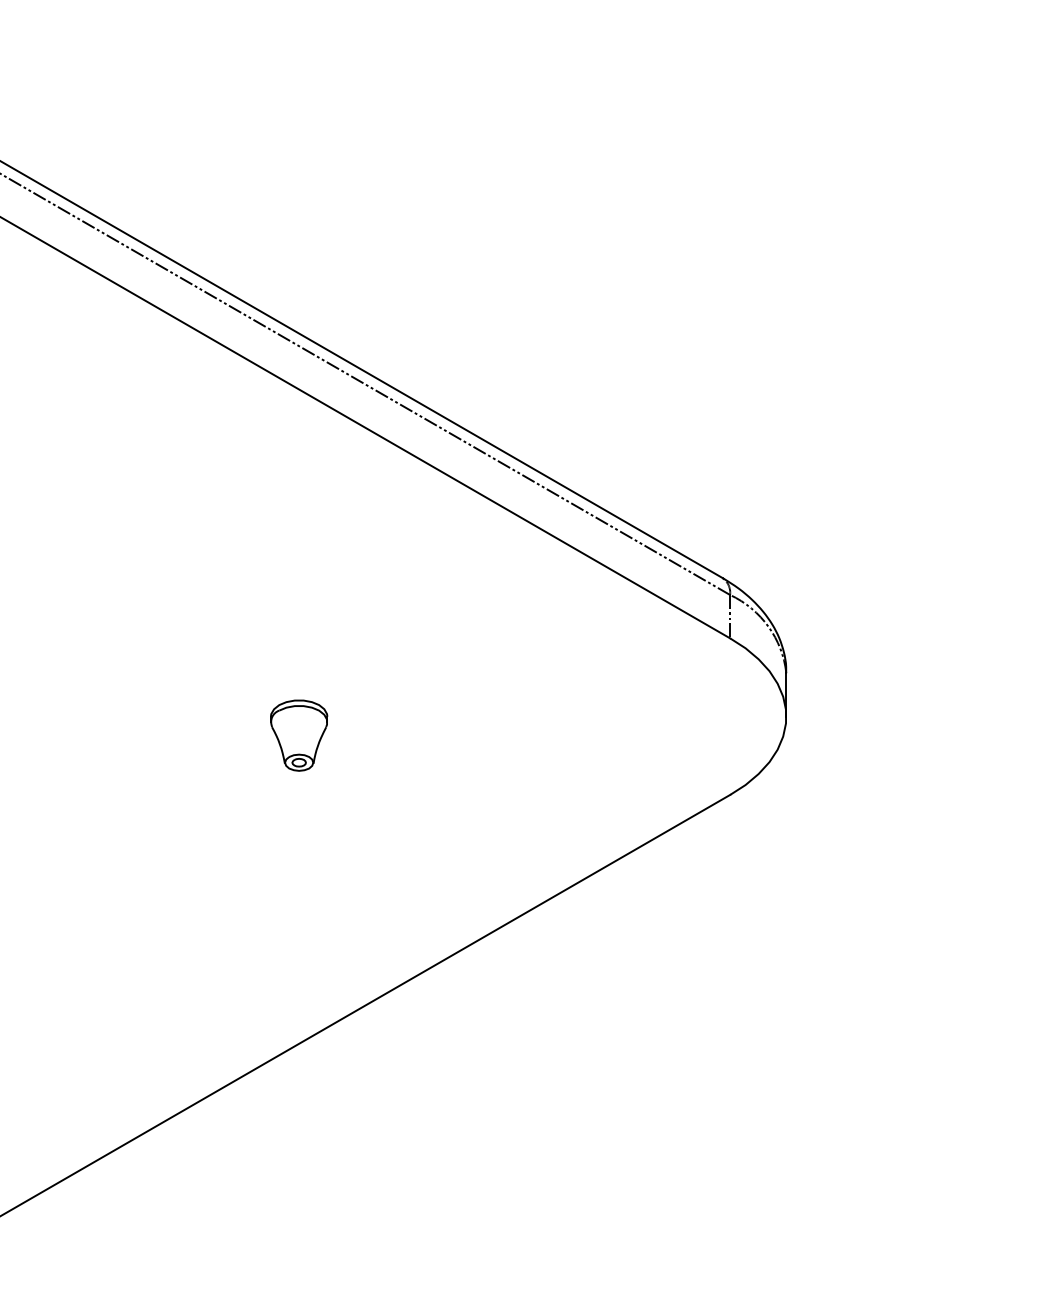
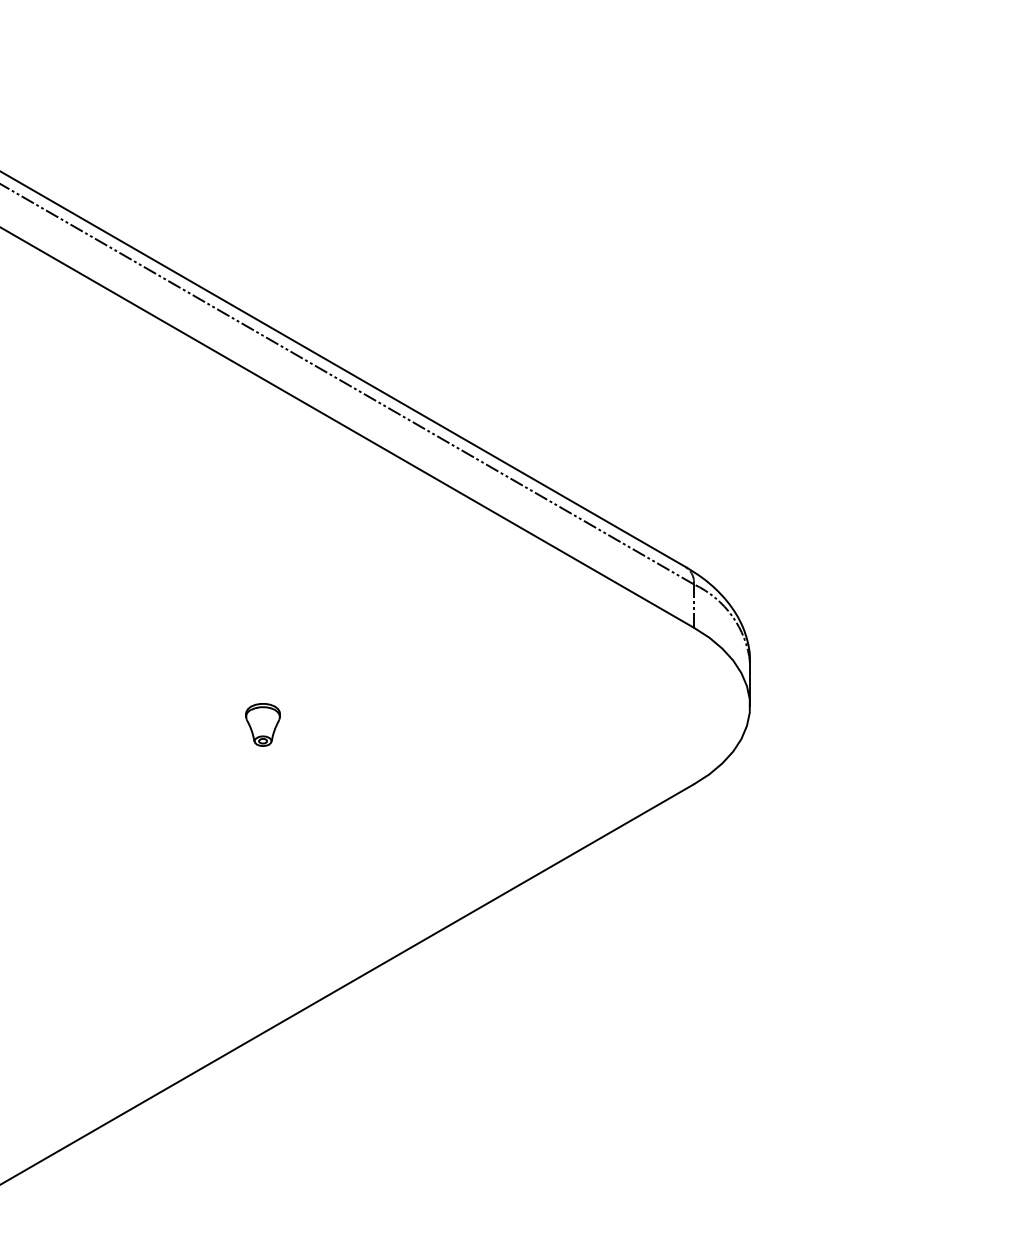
part: (299, 735) -> (263, 724), size x0.6

